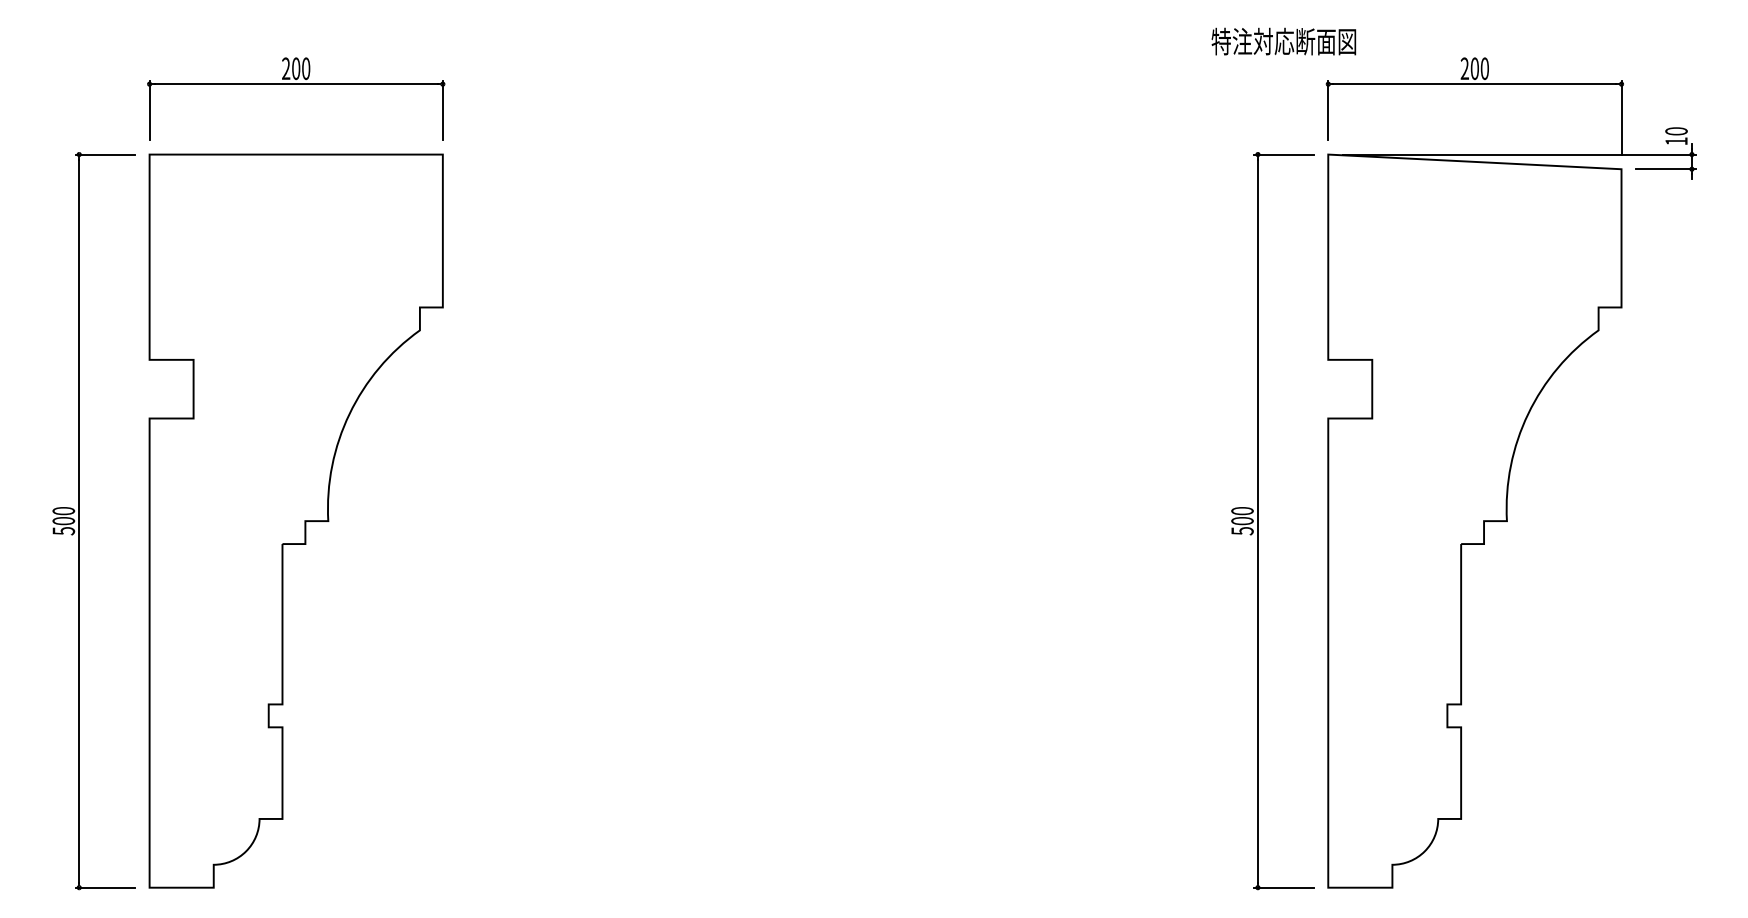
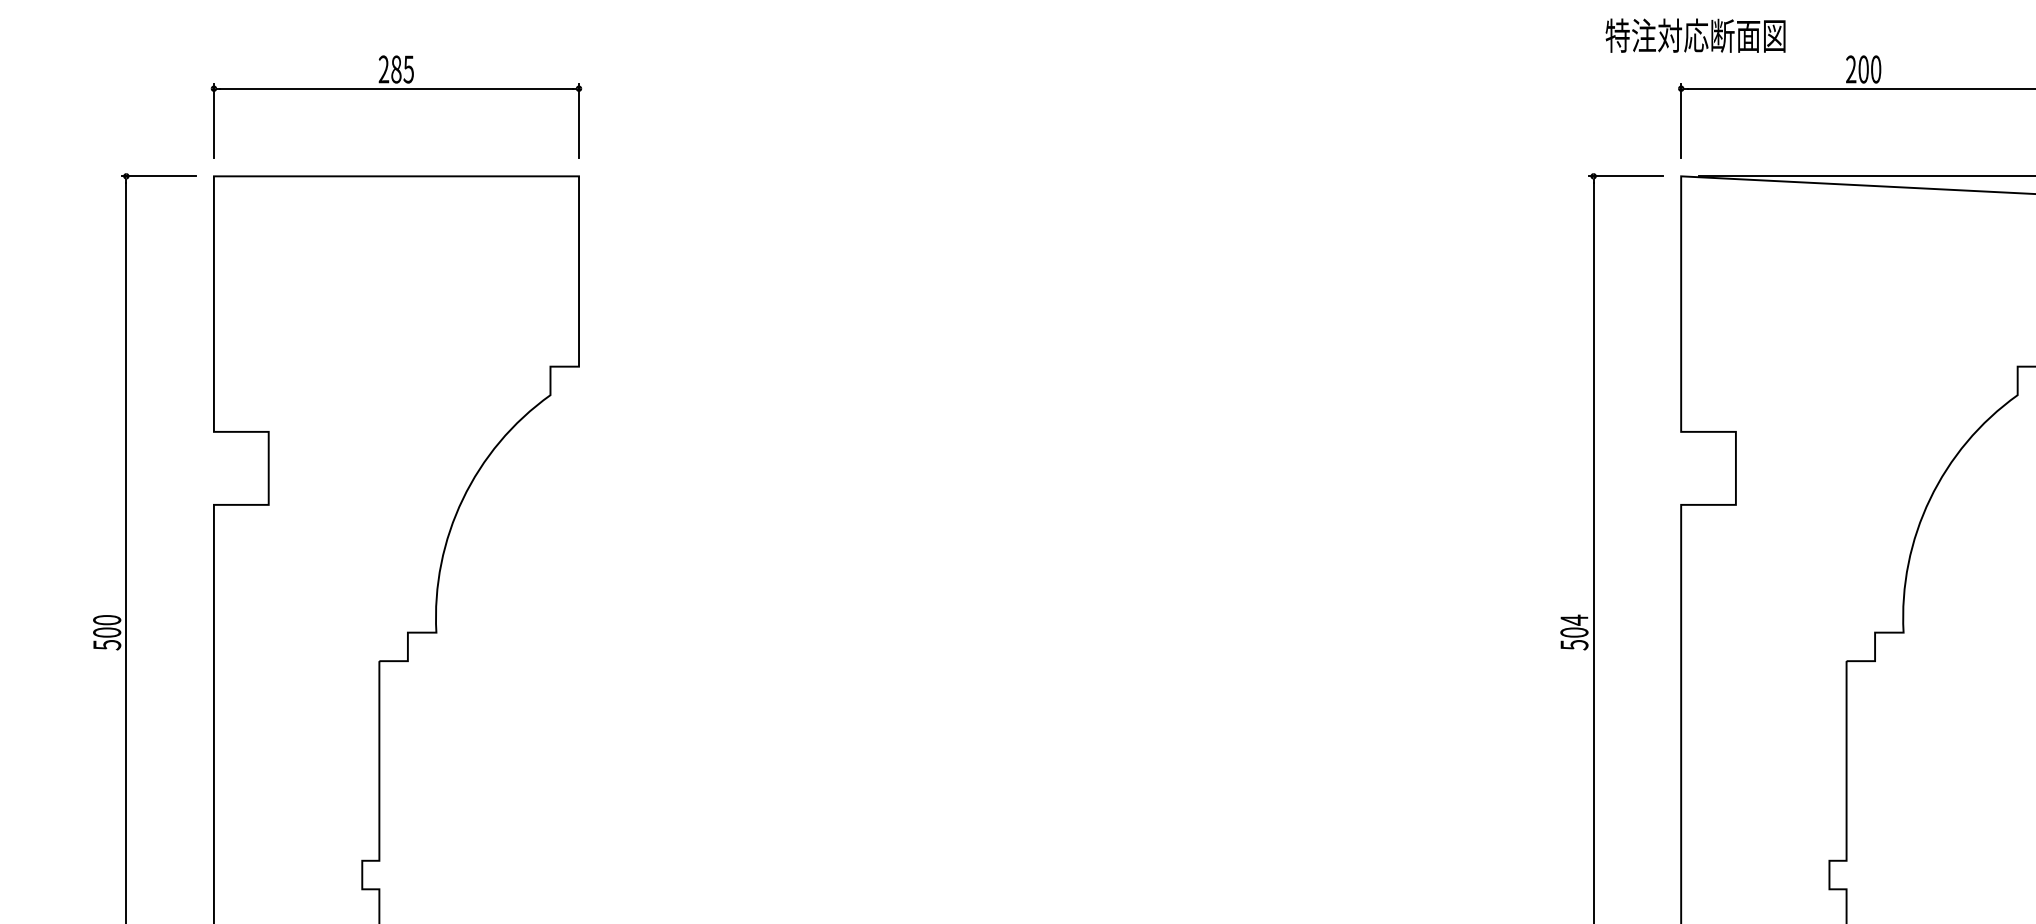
text: (1283, 41) -> (1695, 35), moved
text: (301, 68) -> (403, 69), 200 -> 285
text: (1242, 510) -> (1574, 619), 500 -> 504

